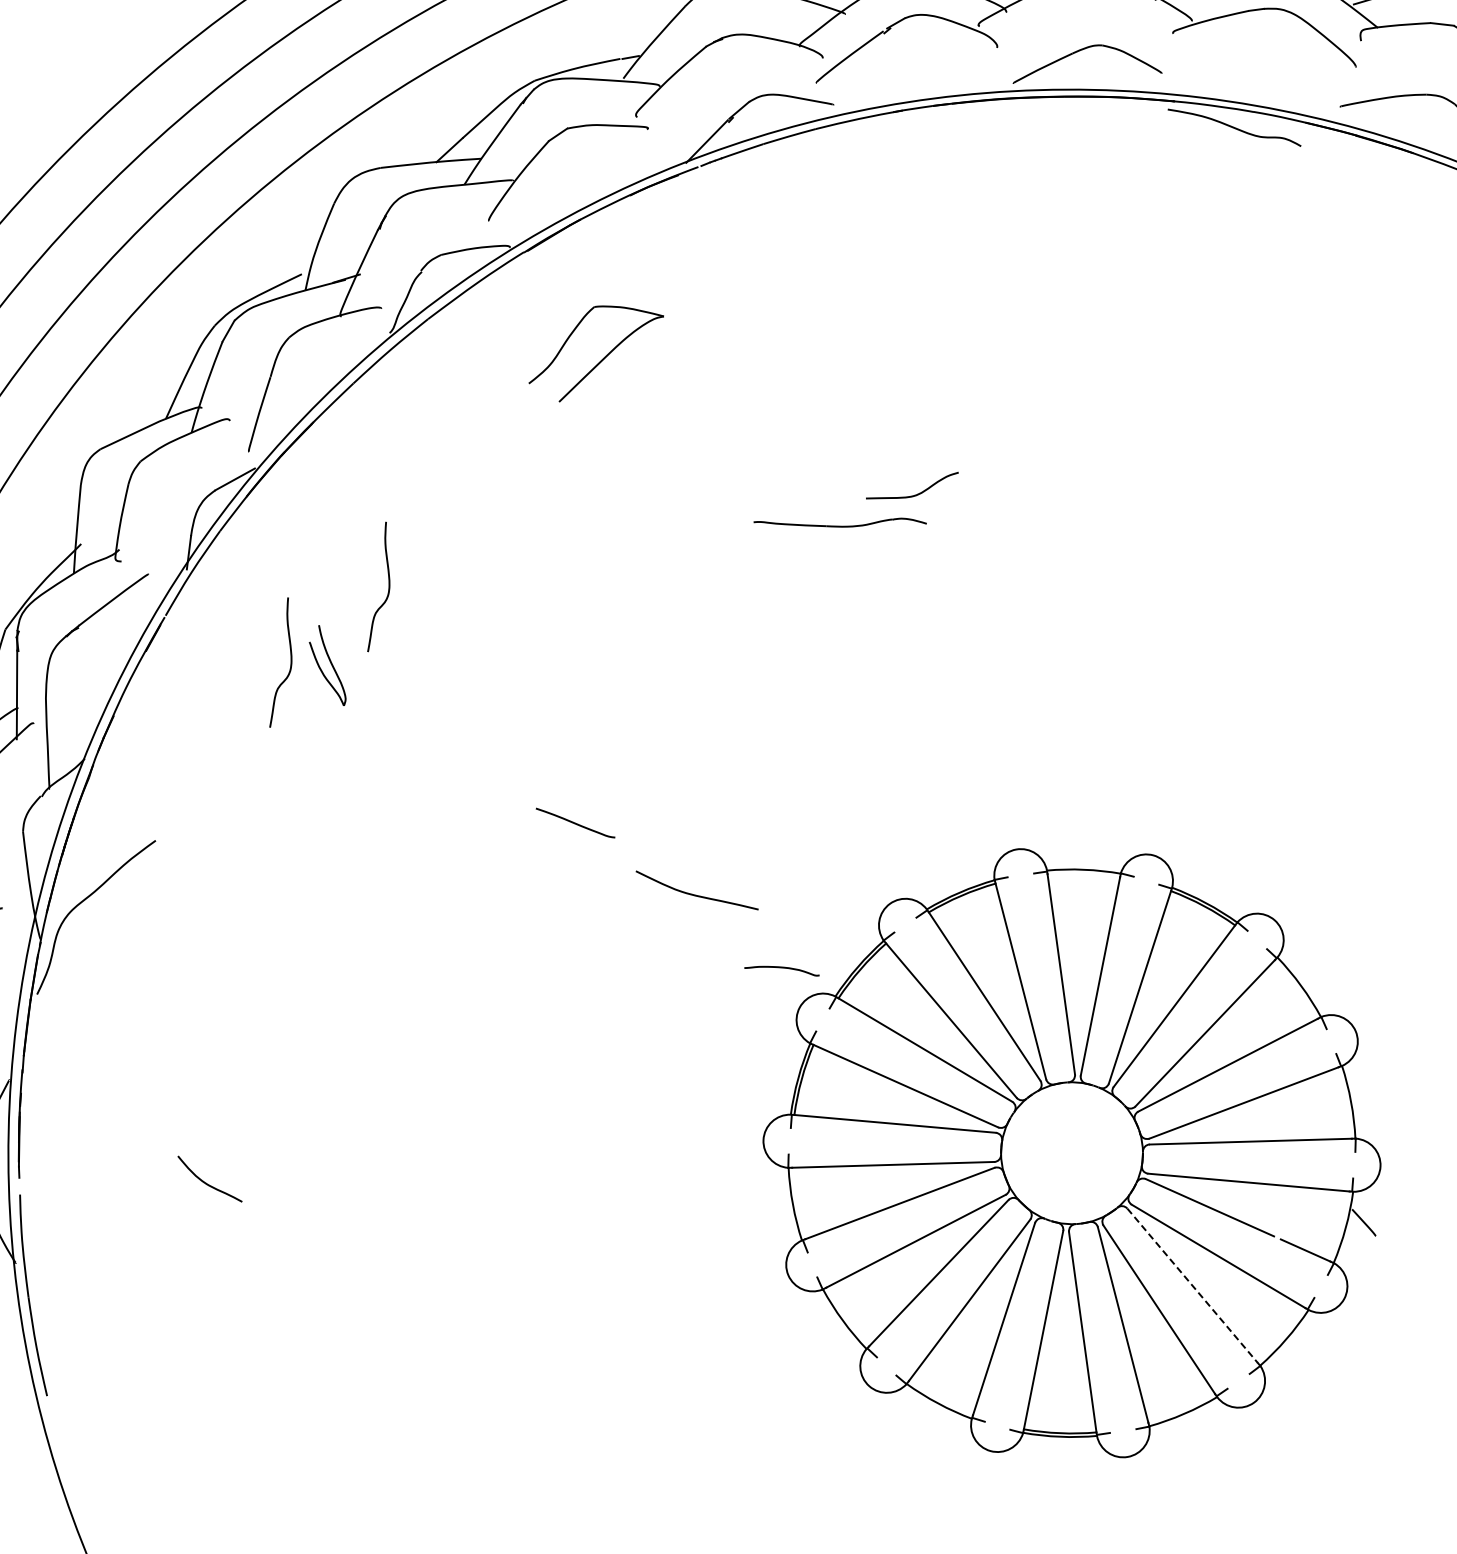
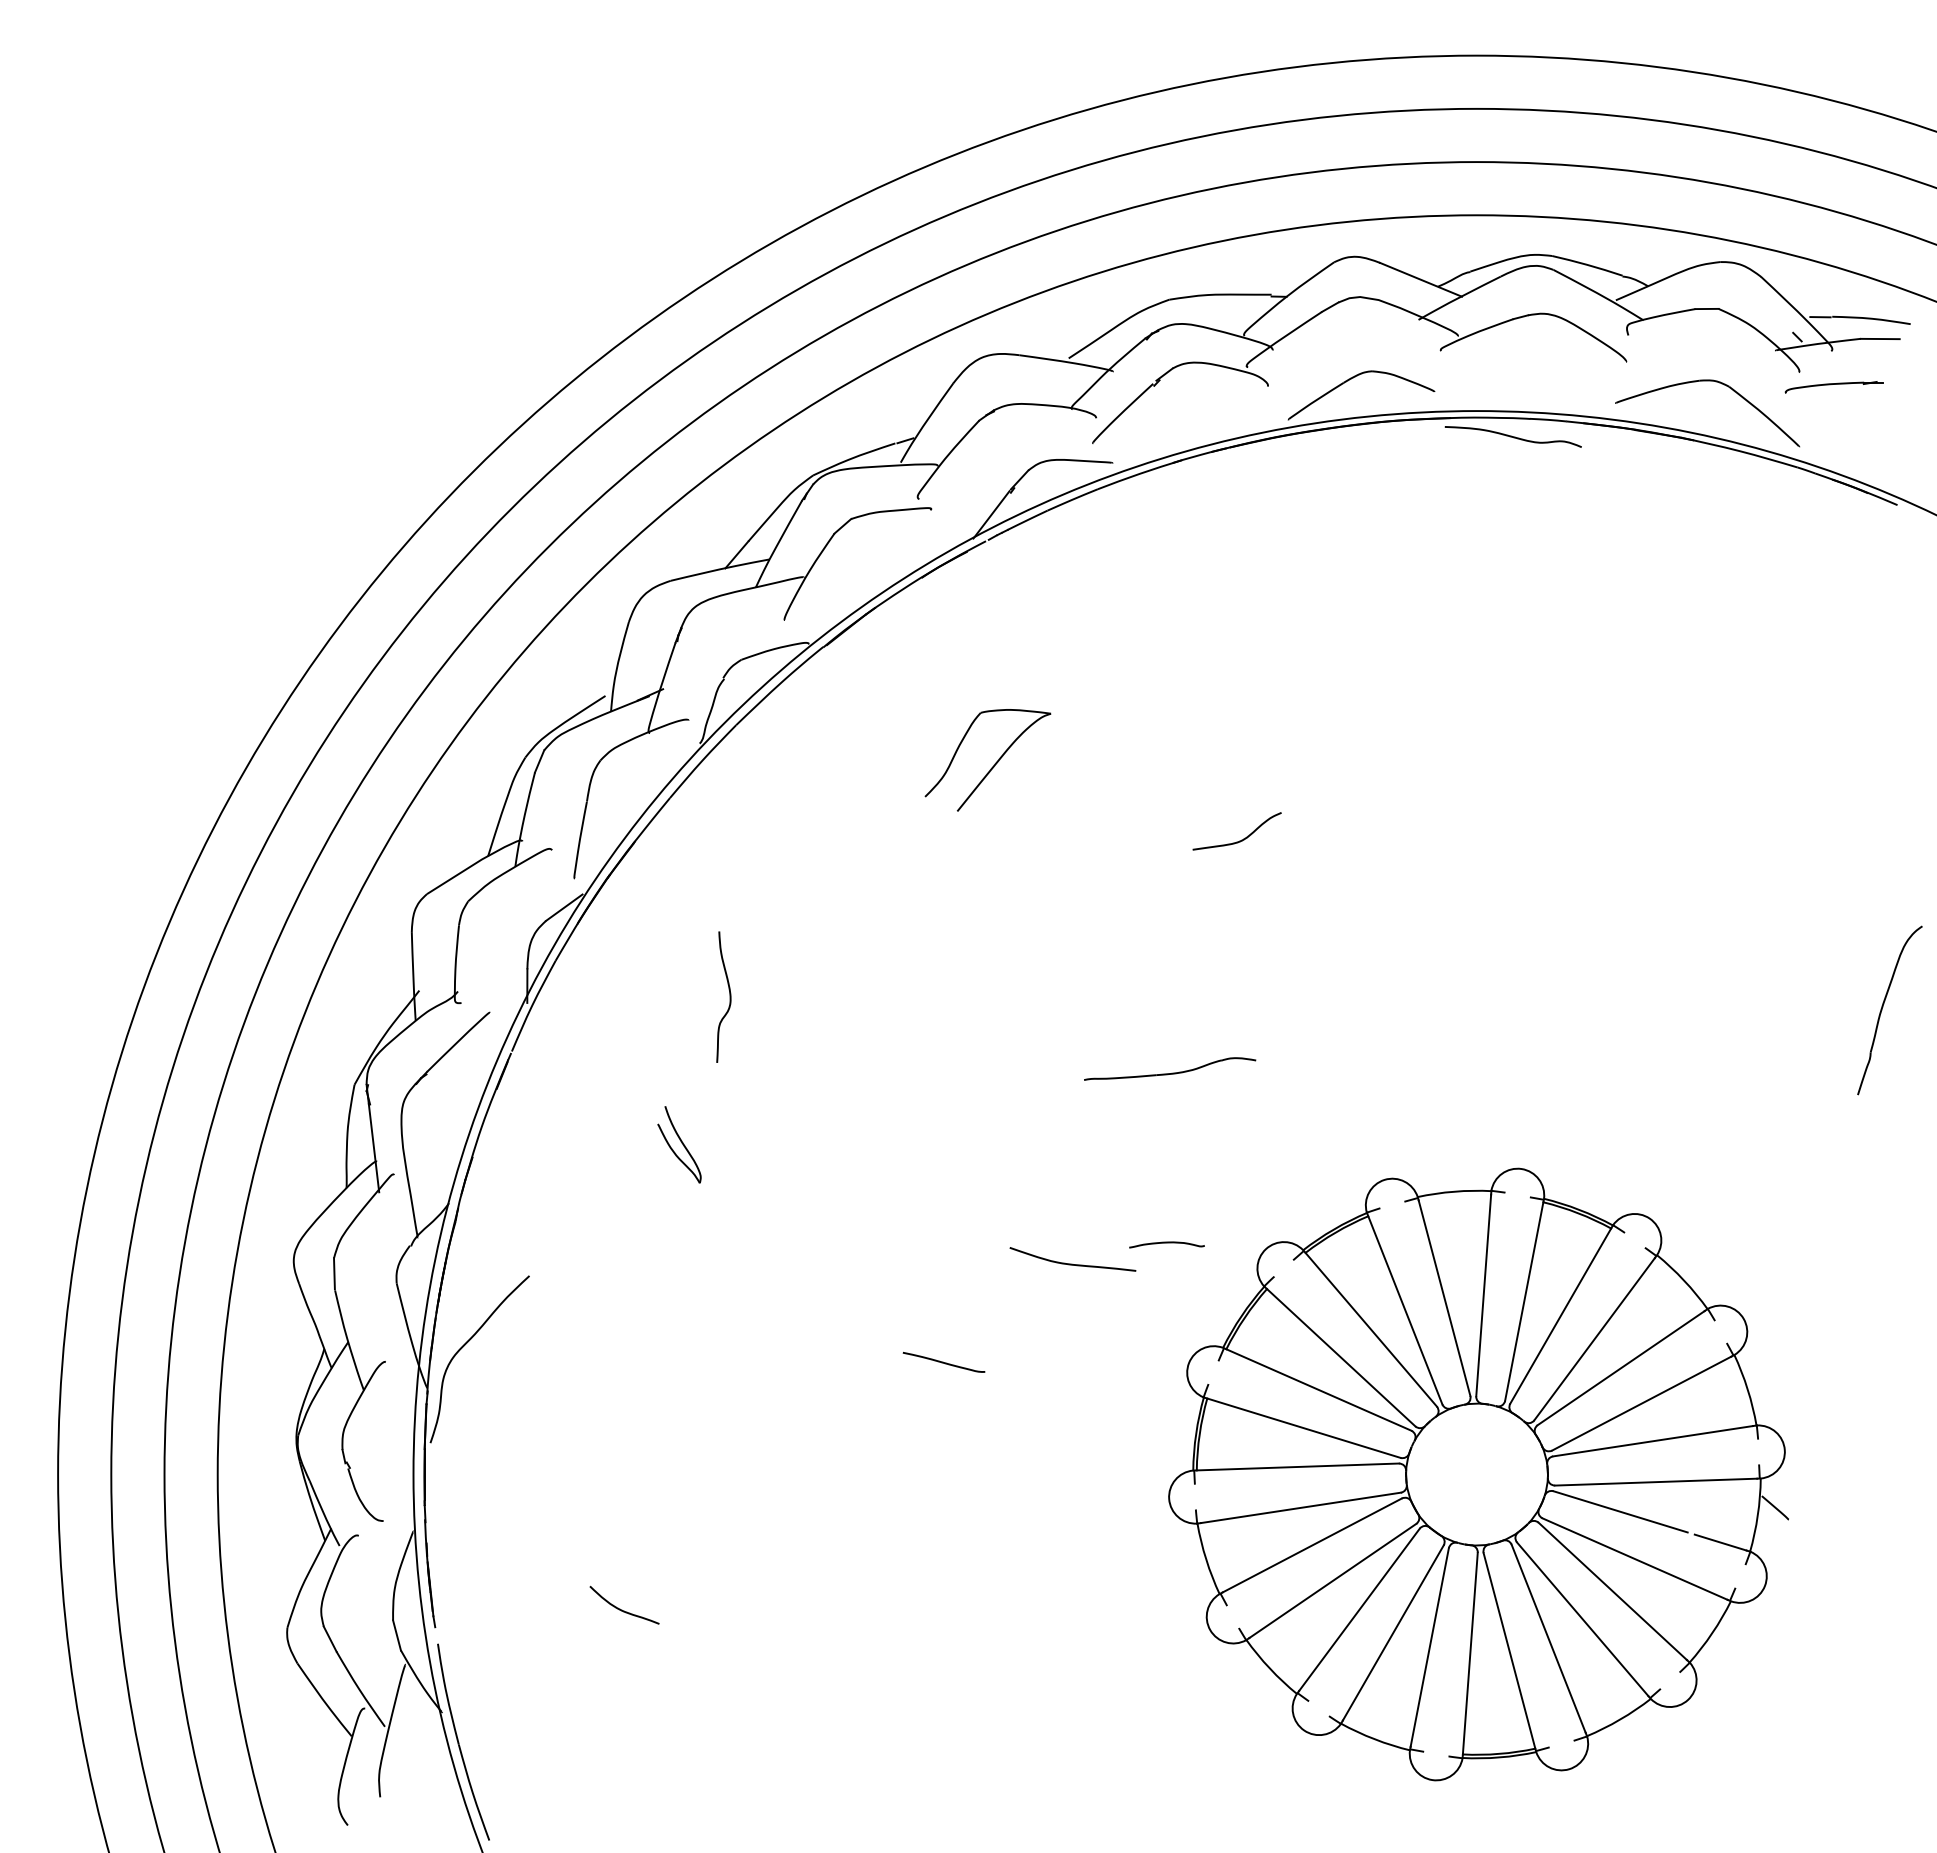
part: (601, 358) -> (994, 763), moved
part: (840, 521) -> (1170, 1068), moved
curve: (290, 663) -> (641, 1083), removed
part: (328, 664) -> (679, 1144), moved
curve: (575, 823) -> (943, 1362), moved
curve: (781, 968) -> (1166, 1243), moved
line: (1193, 1285) -> (1613, 1591), dashed -> solid

